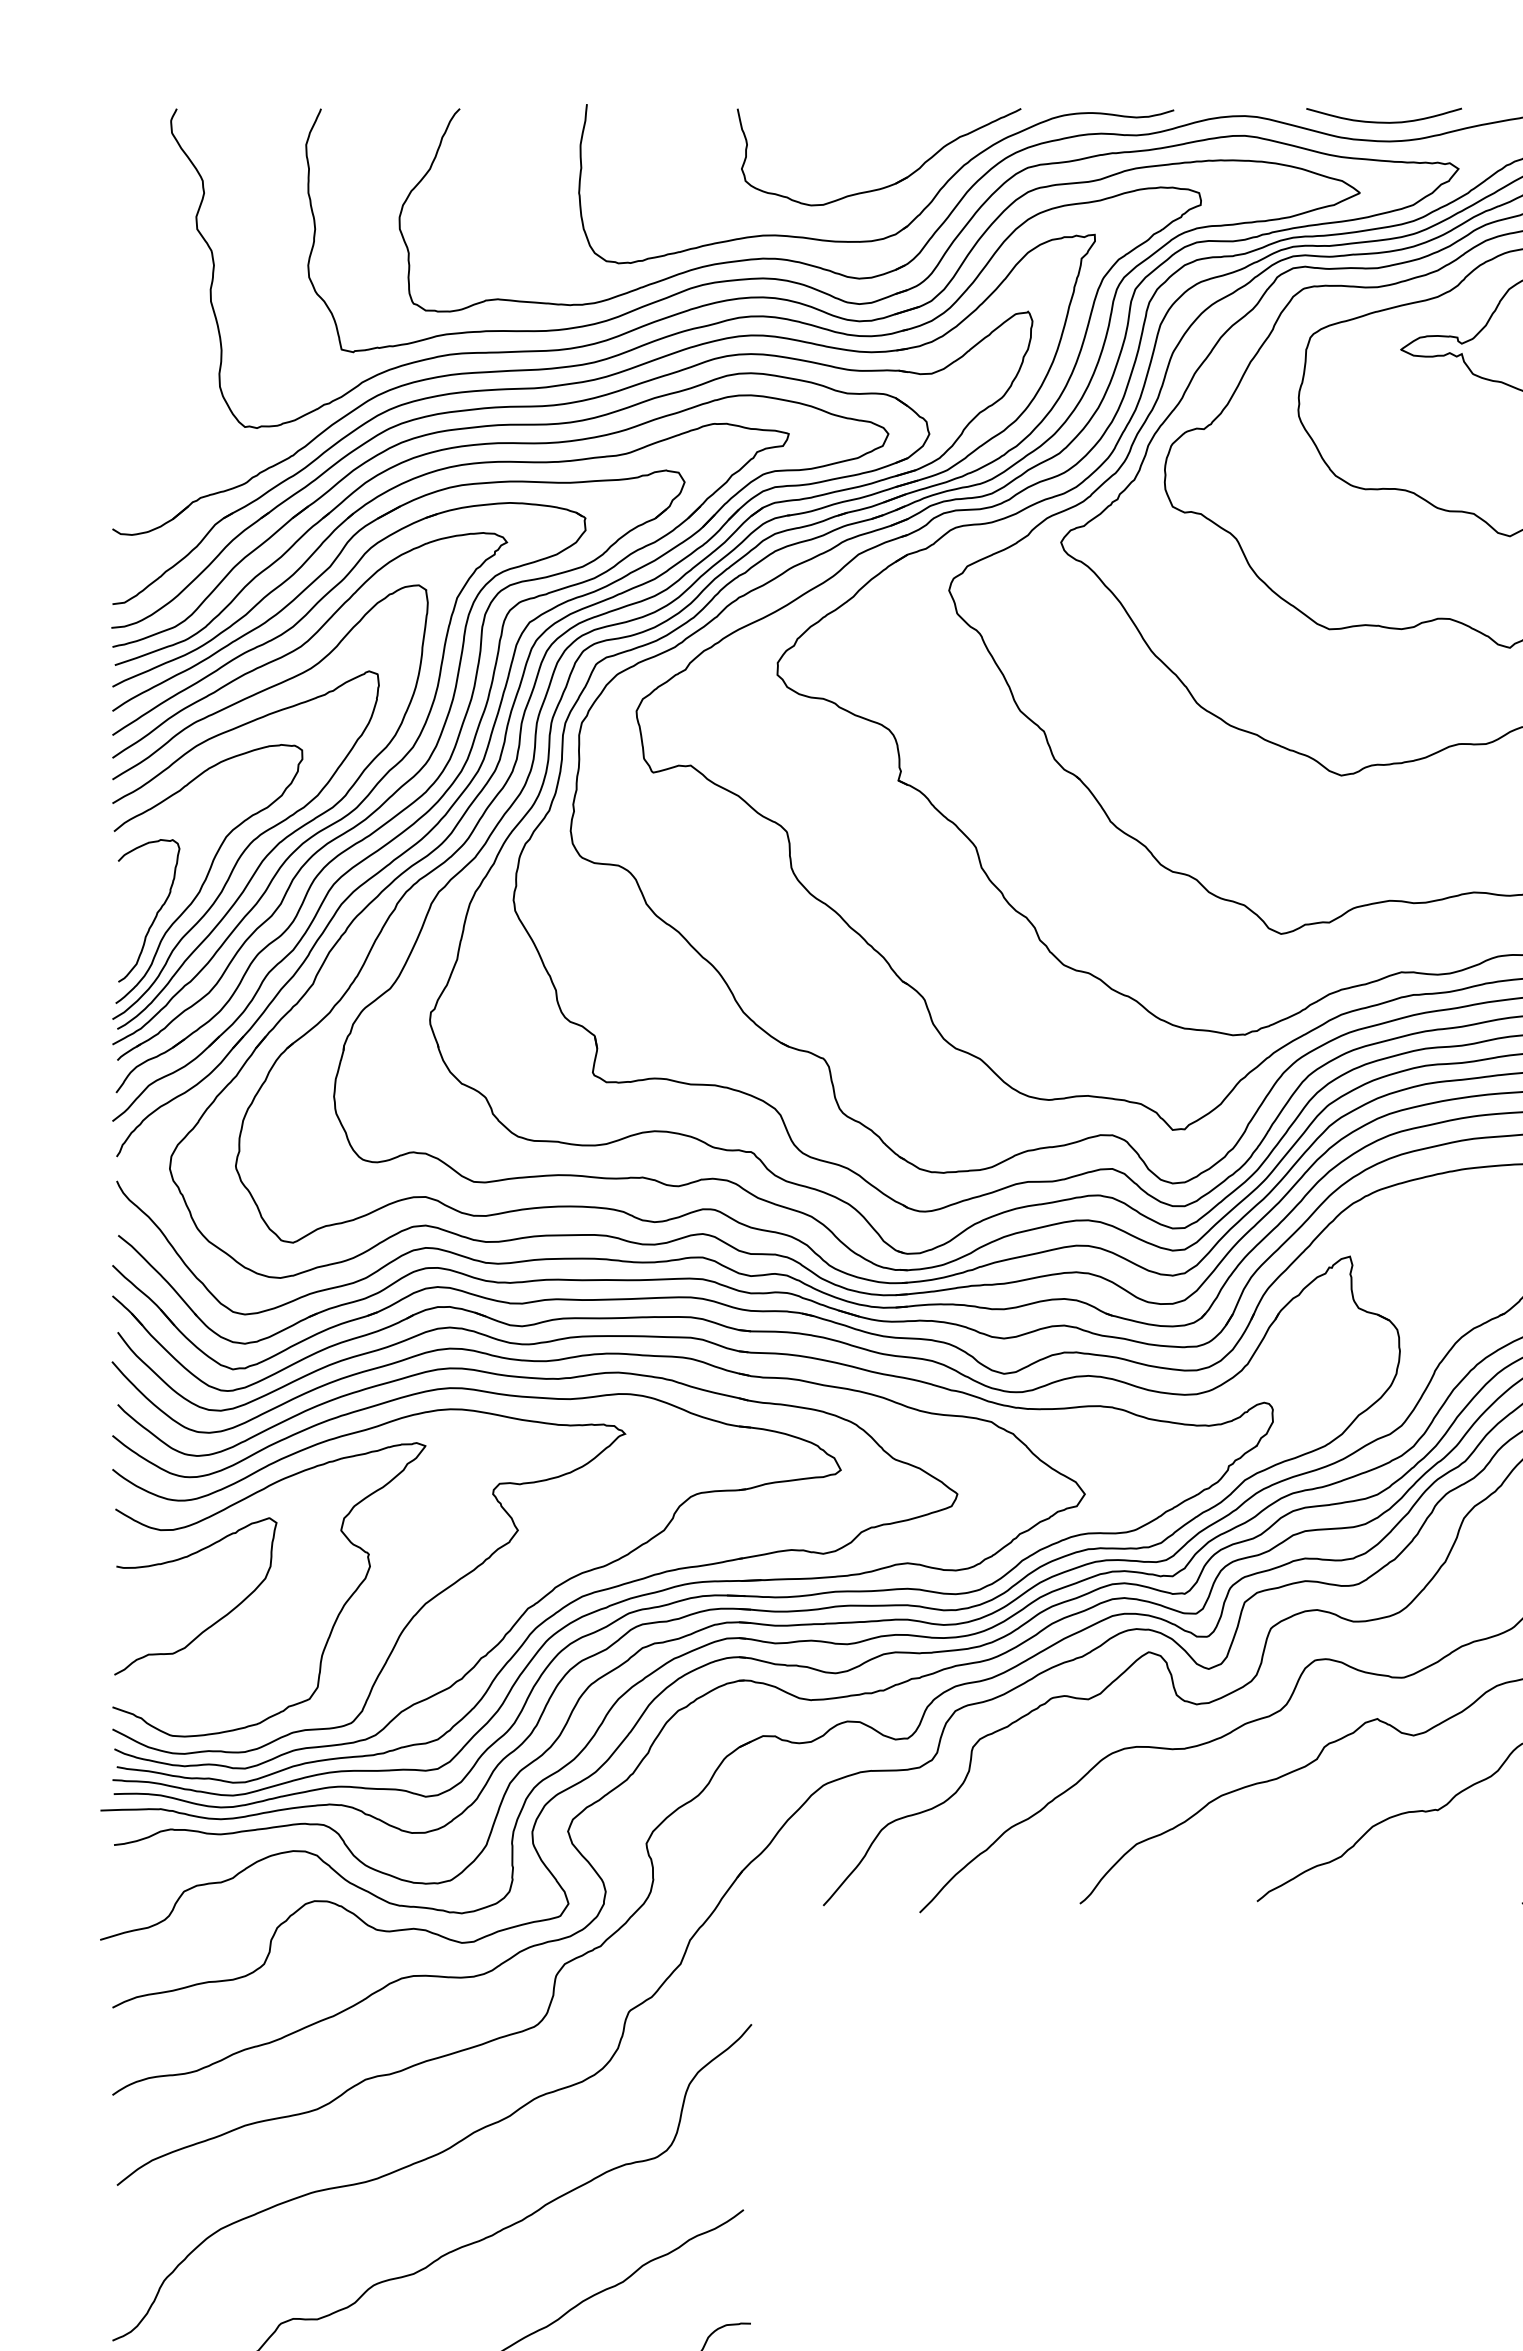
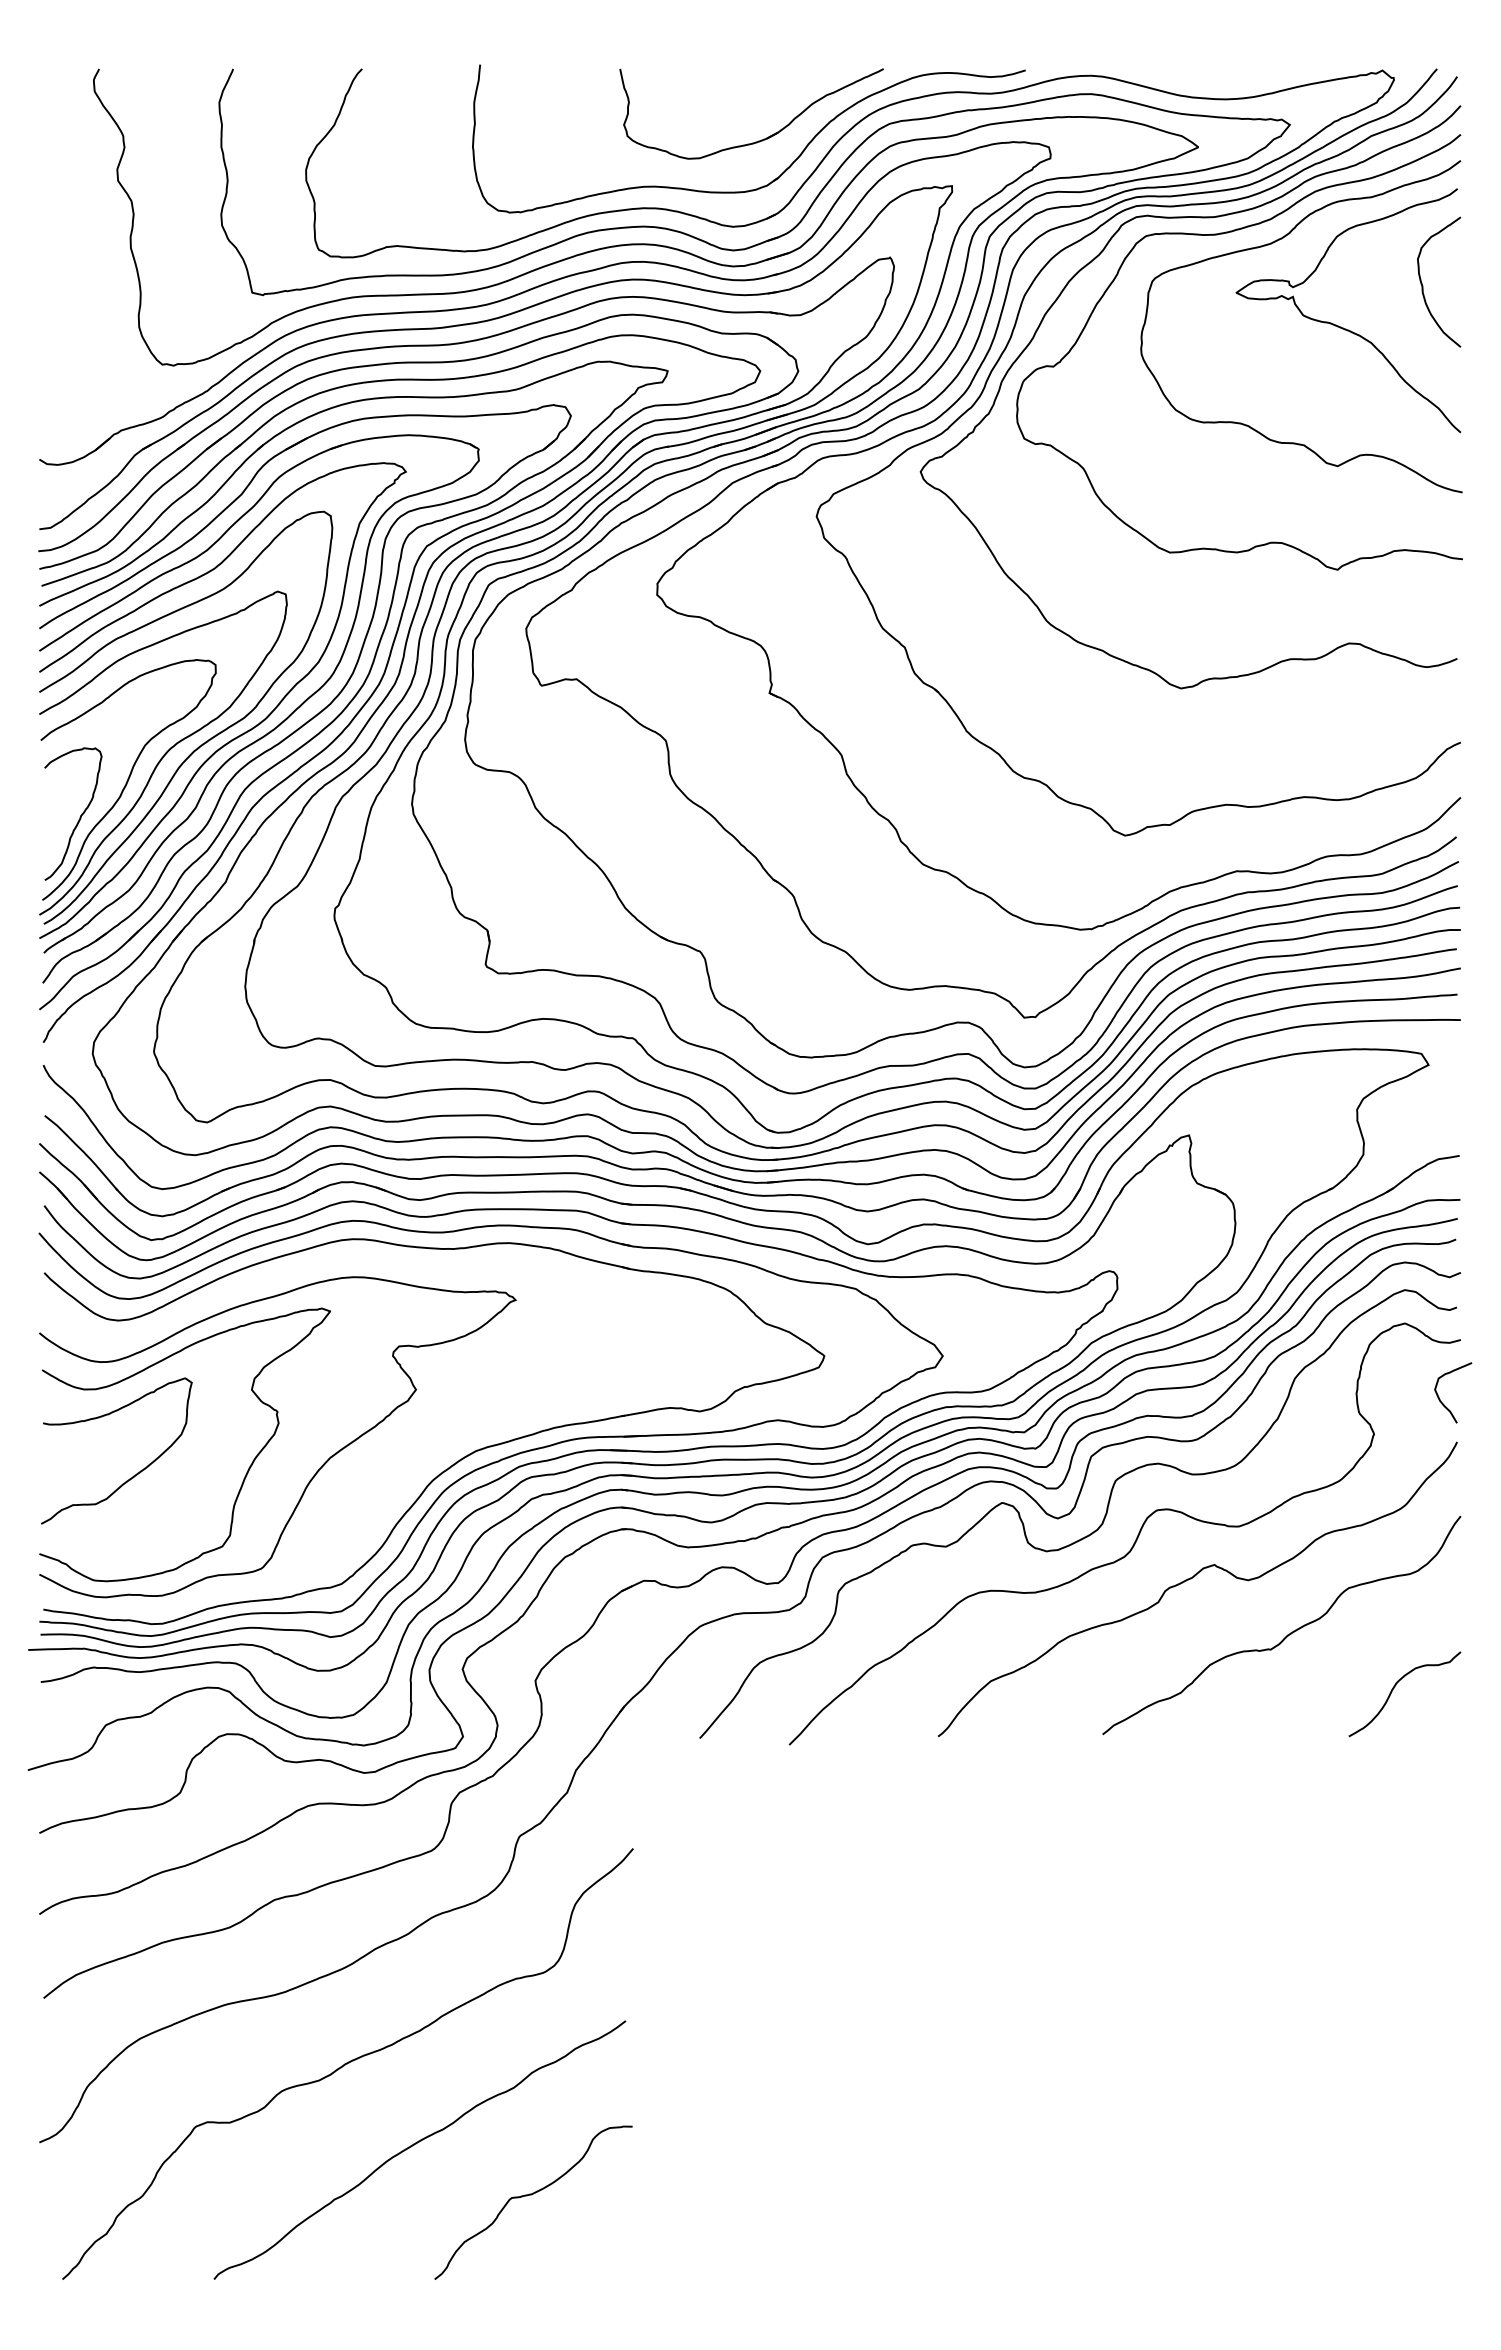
curve: (1383, 122) -> (1220, 81), removed
part: (520, 1615) -> (418, 1468), removed

